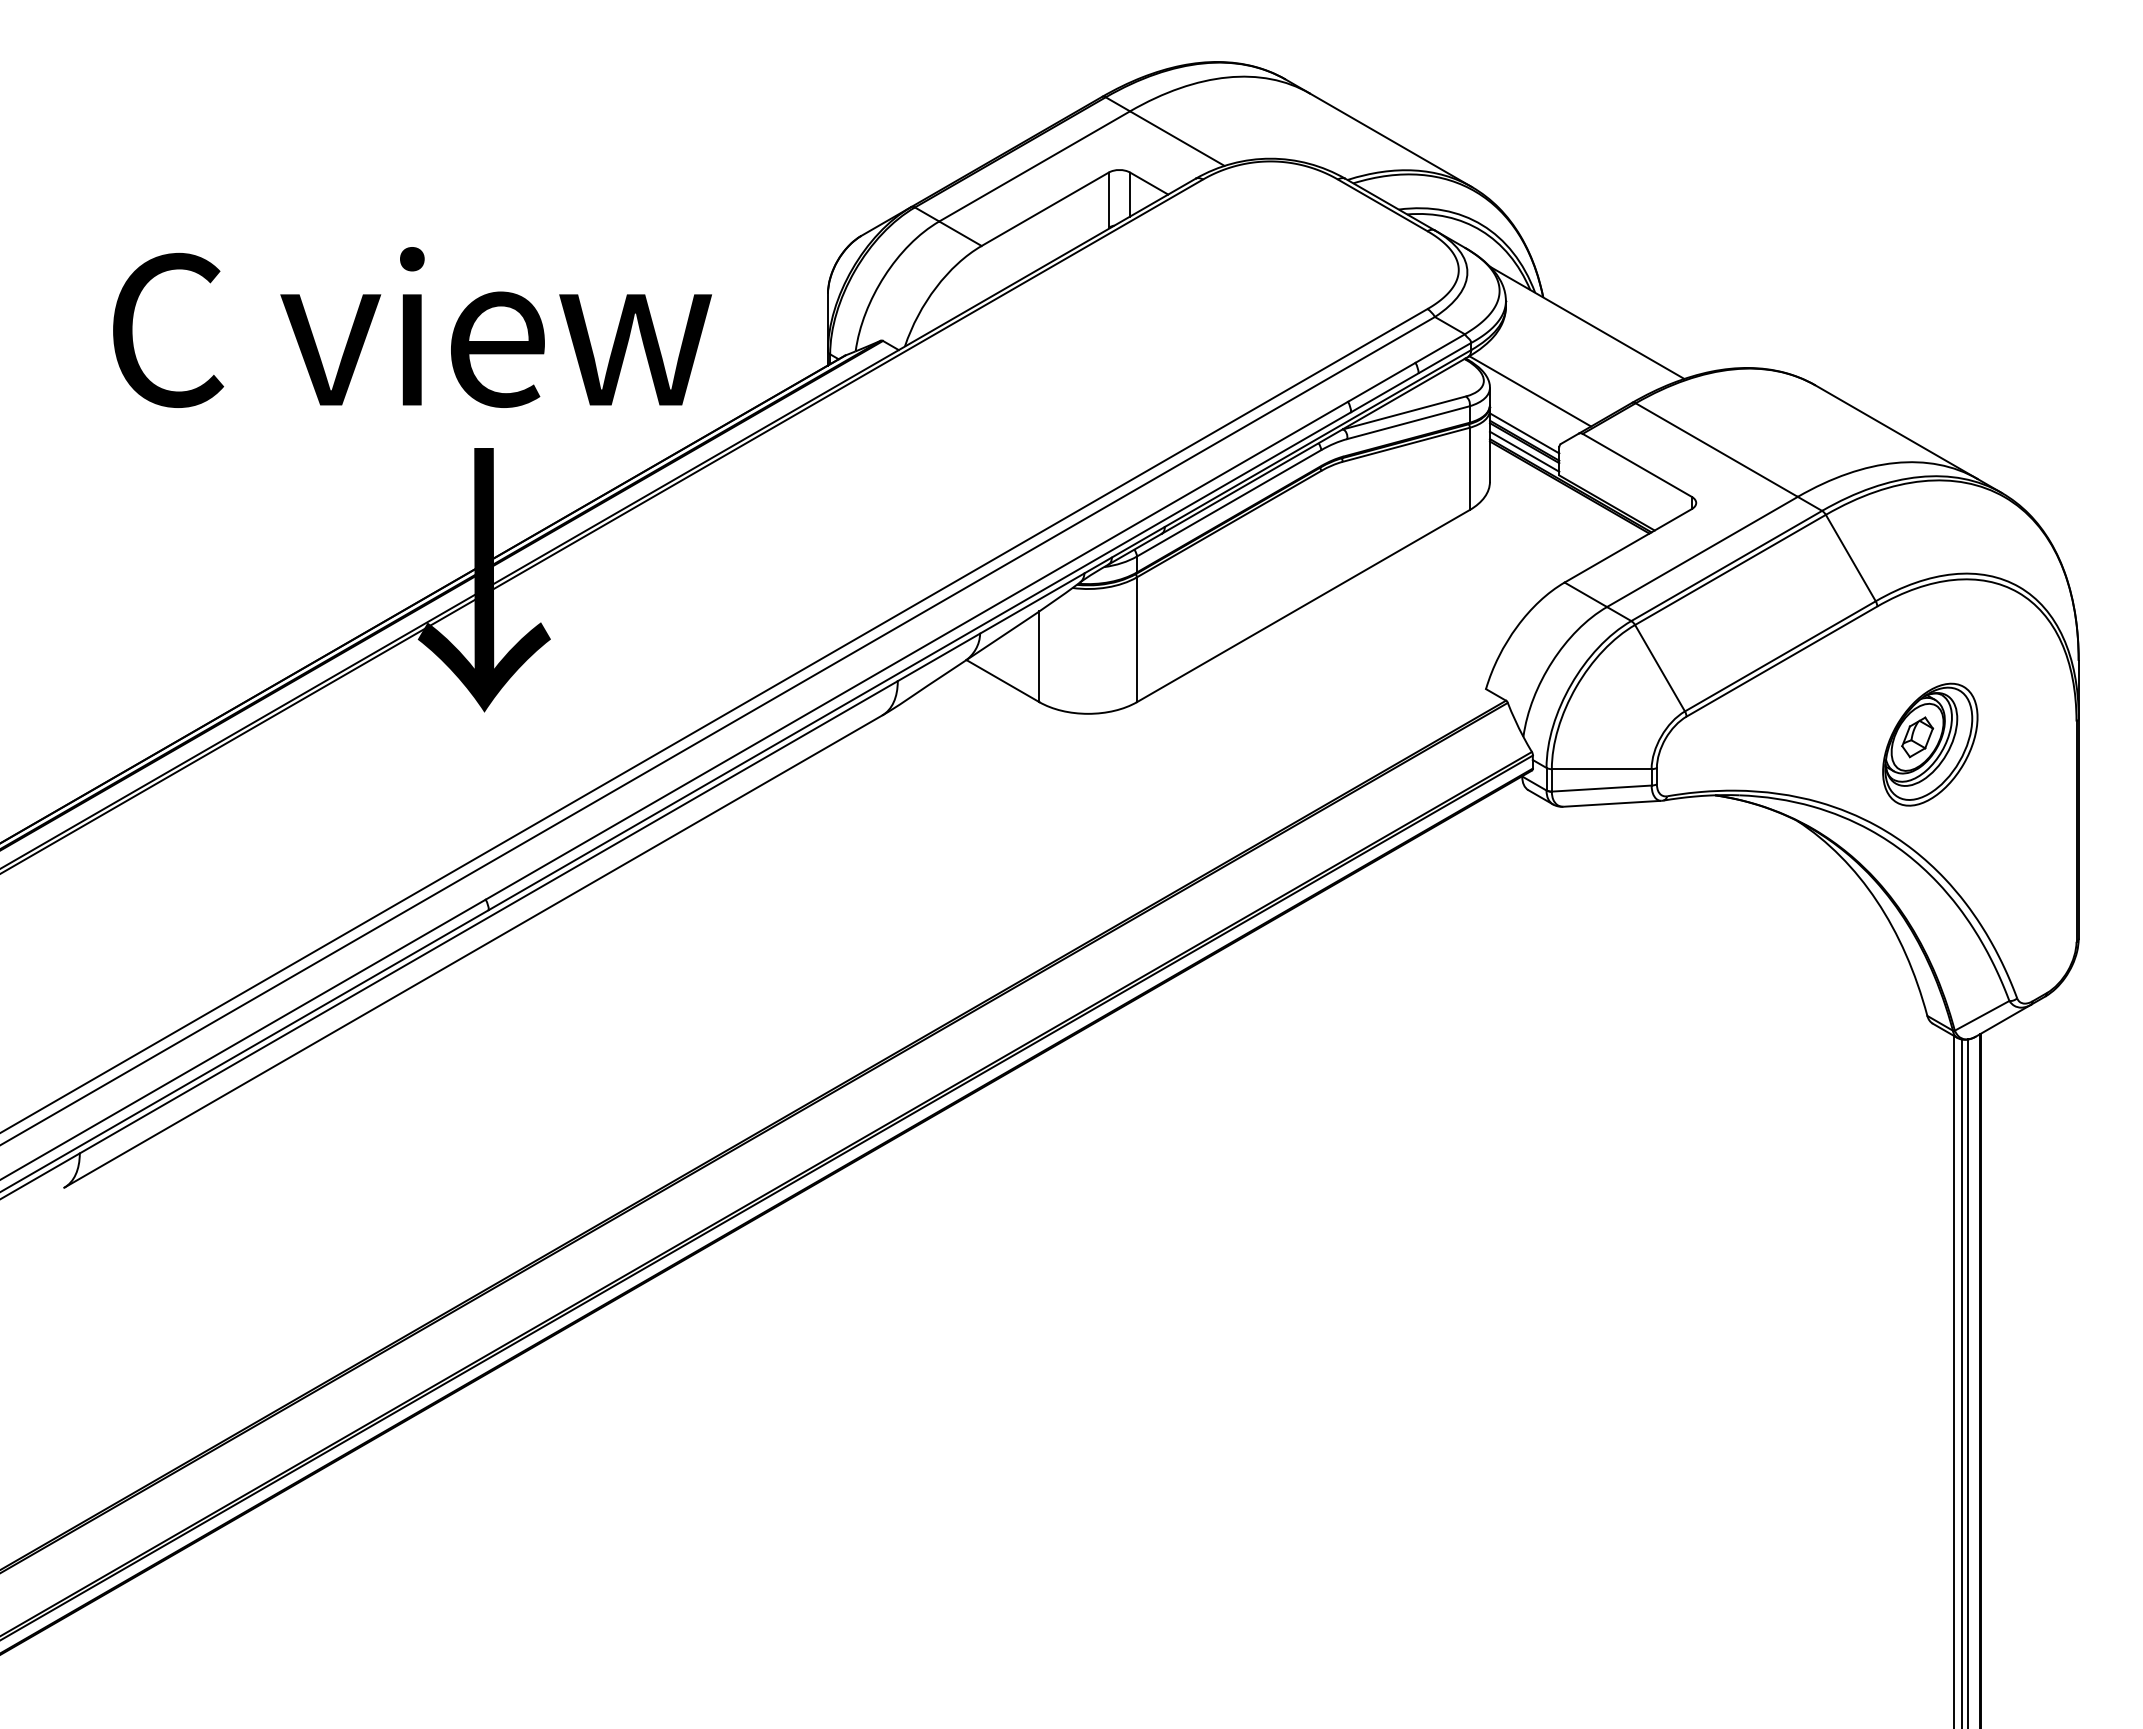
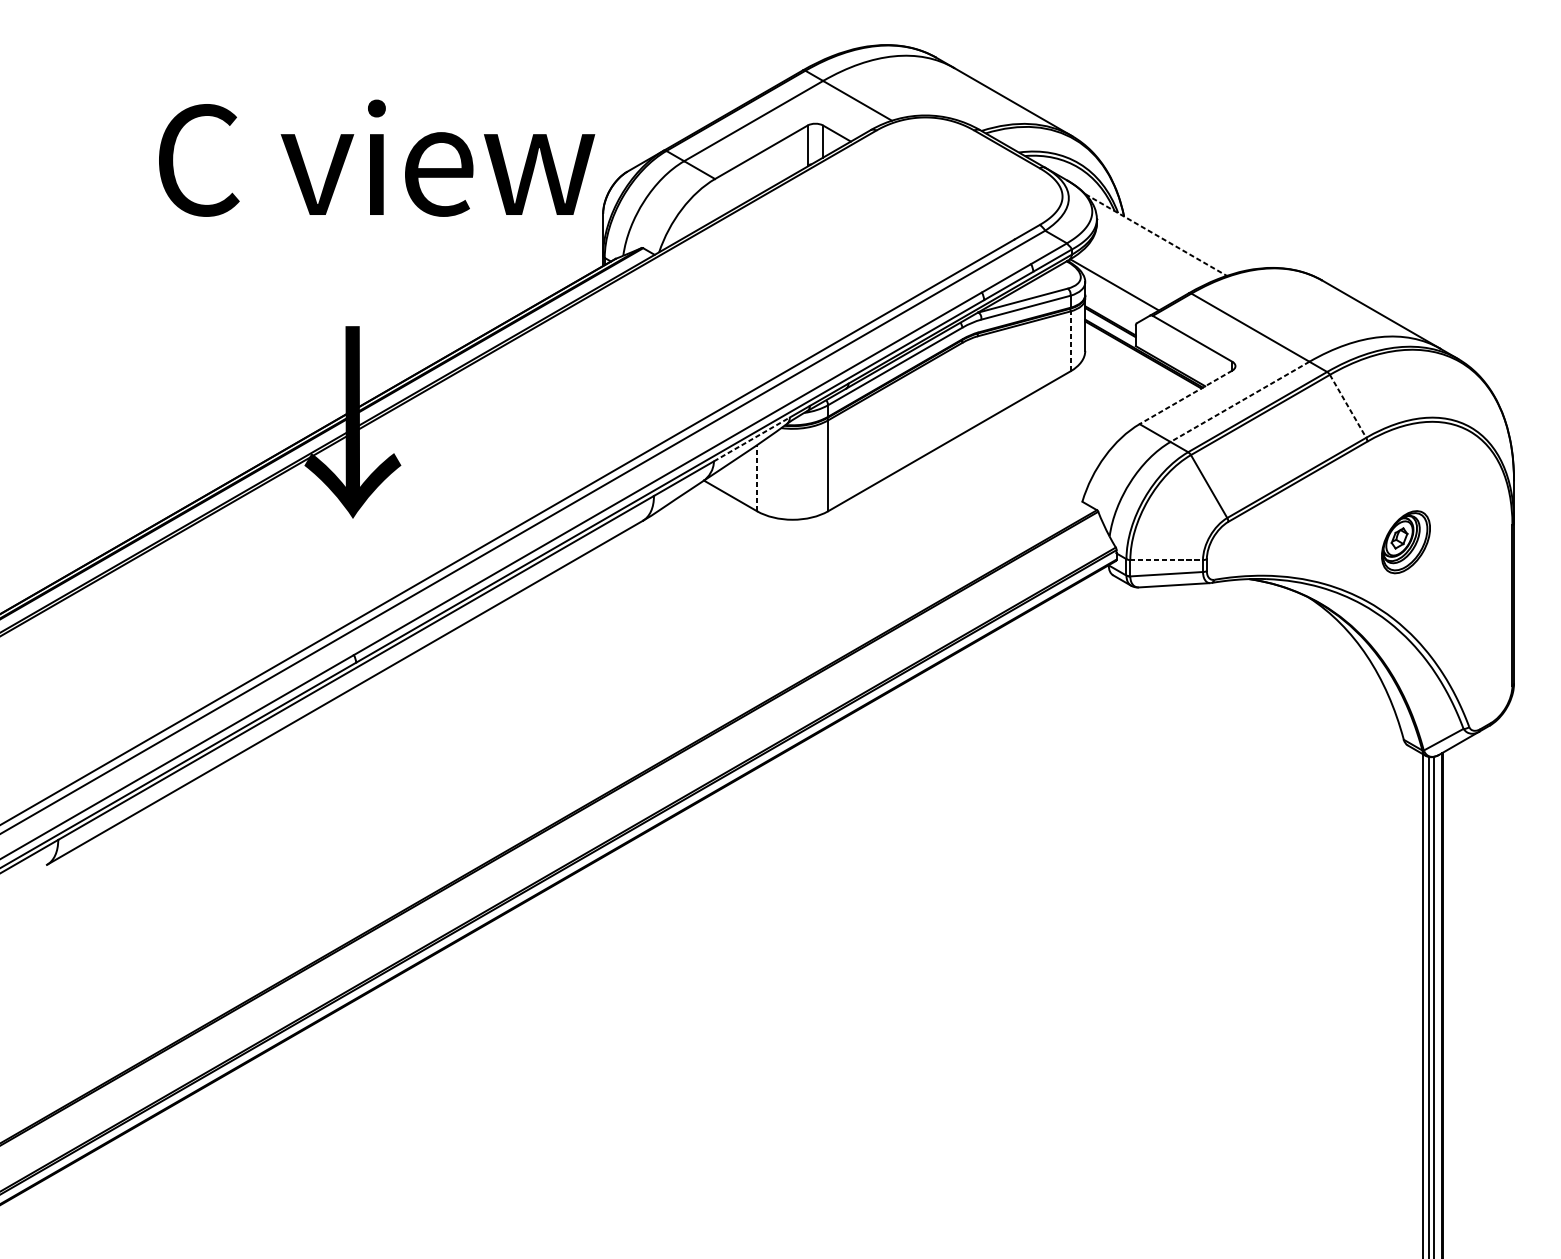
line: (1587, 323) -> (1156, 235), solid -> dashed
text: (412, 327) -> (377, 158), moved
line: (1524, 433) -> (1110, 315), removed
line: (1524, 451) -> (1110, 328), removed
line: (1469, 468) -> (1070, 341), solid -> dashed
line: (1627, 546) -> (1185, 397), solid -> dashed
line: (1702, 552) -> (1240, 402), solid -> dashed
line: (1850, 558) -> (1347, 406), solid -> dashed
line: (1032, 603) -> (752, 439), solid -> dashed
line: (1039, 656) -> (757, 478), solid -> dashed
part: (1930, 744) -> (1406, 542), size x0.7
line: (1601, 769) -> (1166, 560), solid -> dashed

